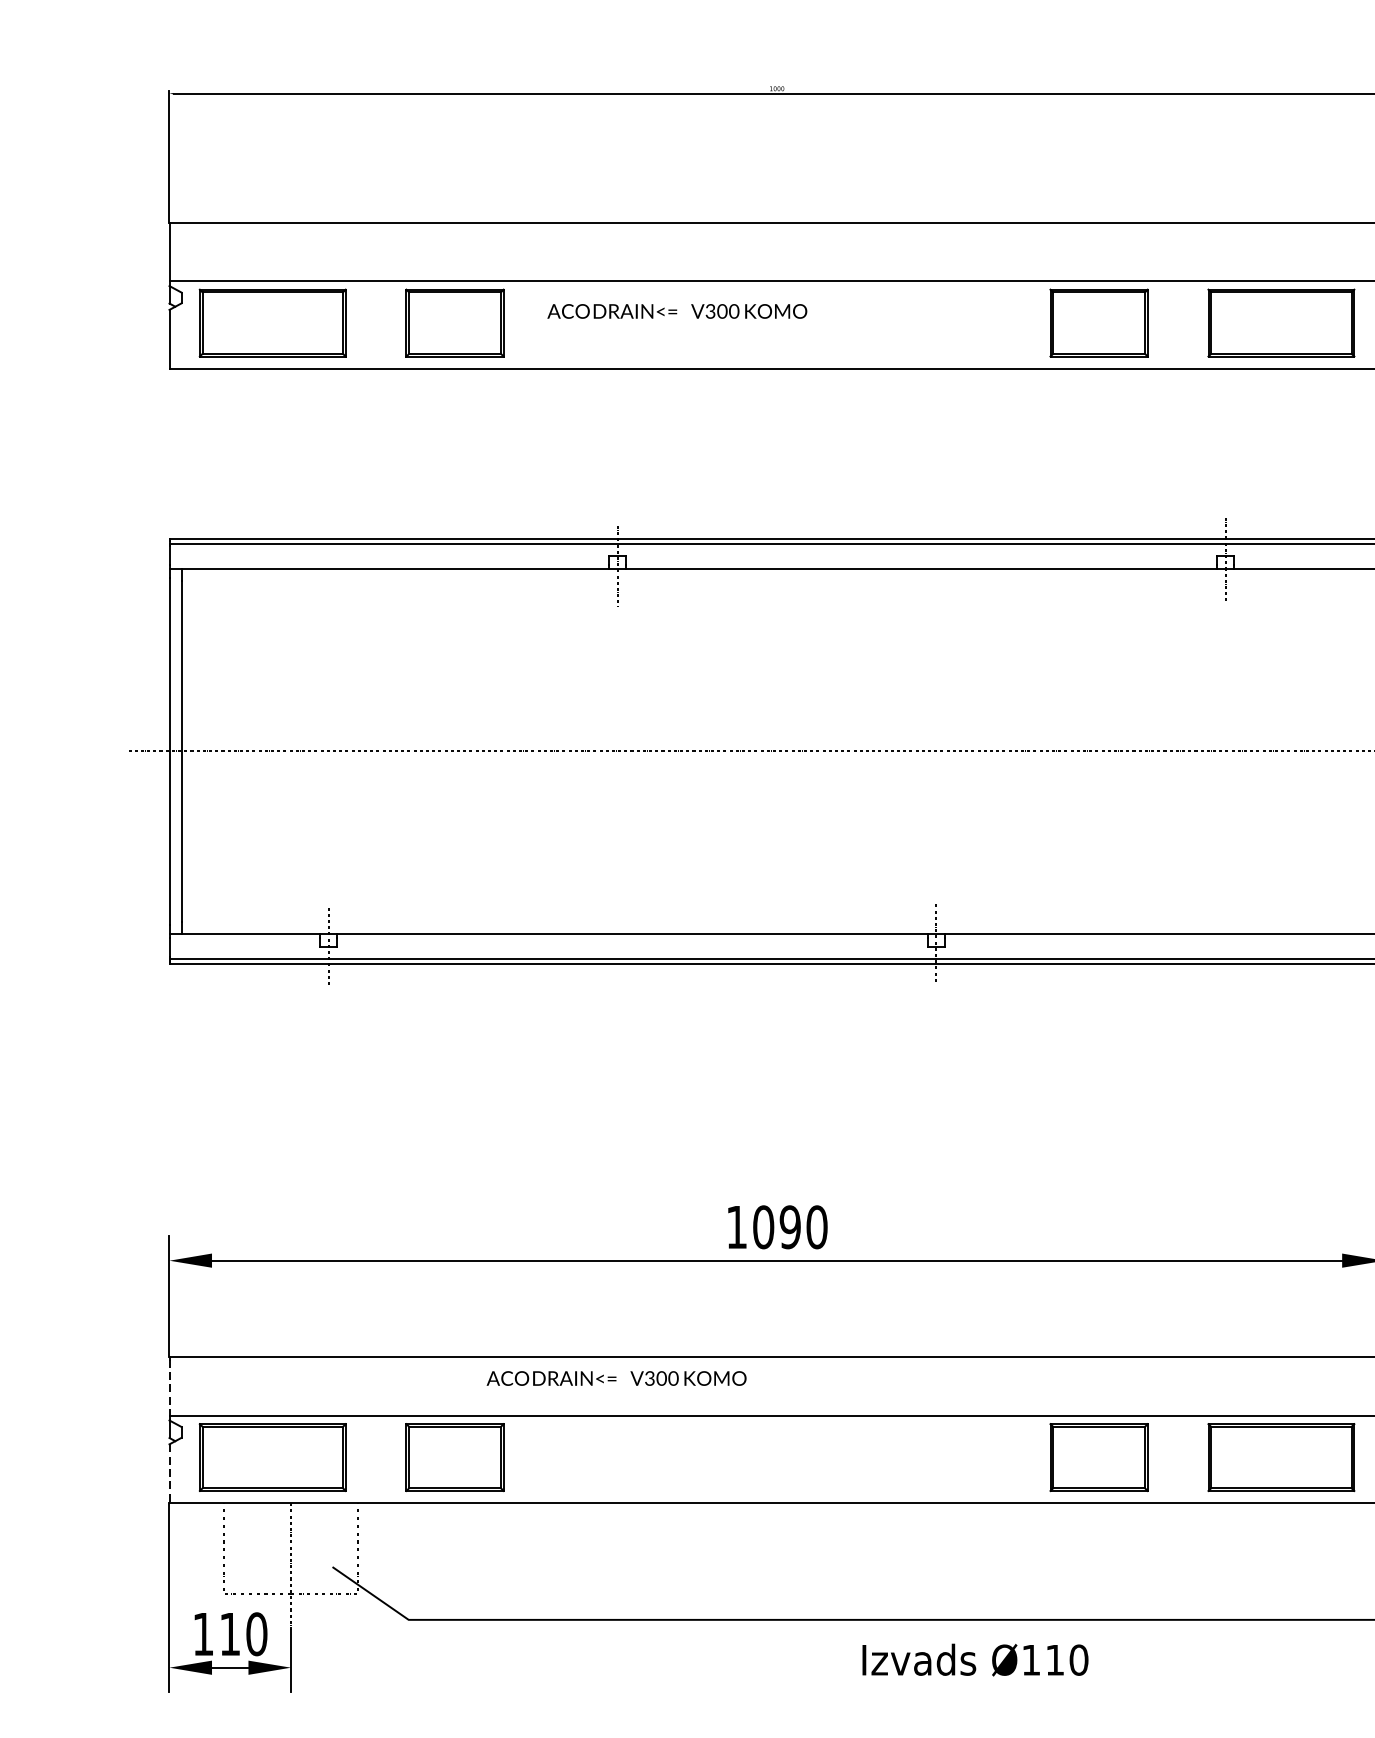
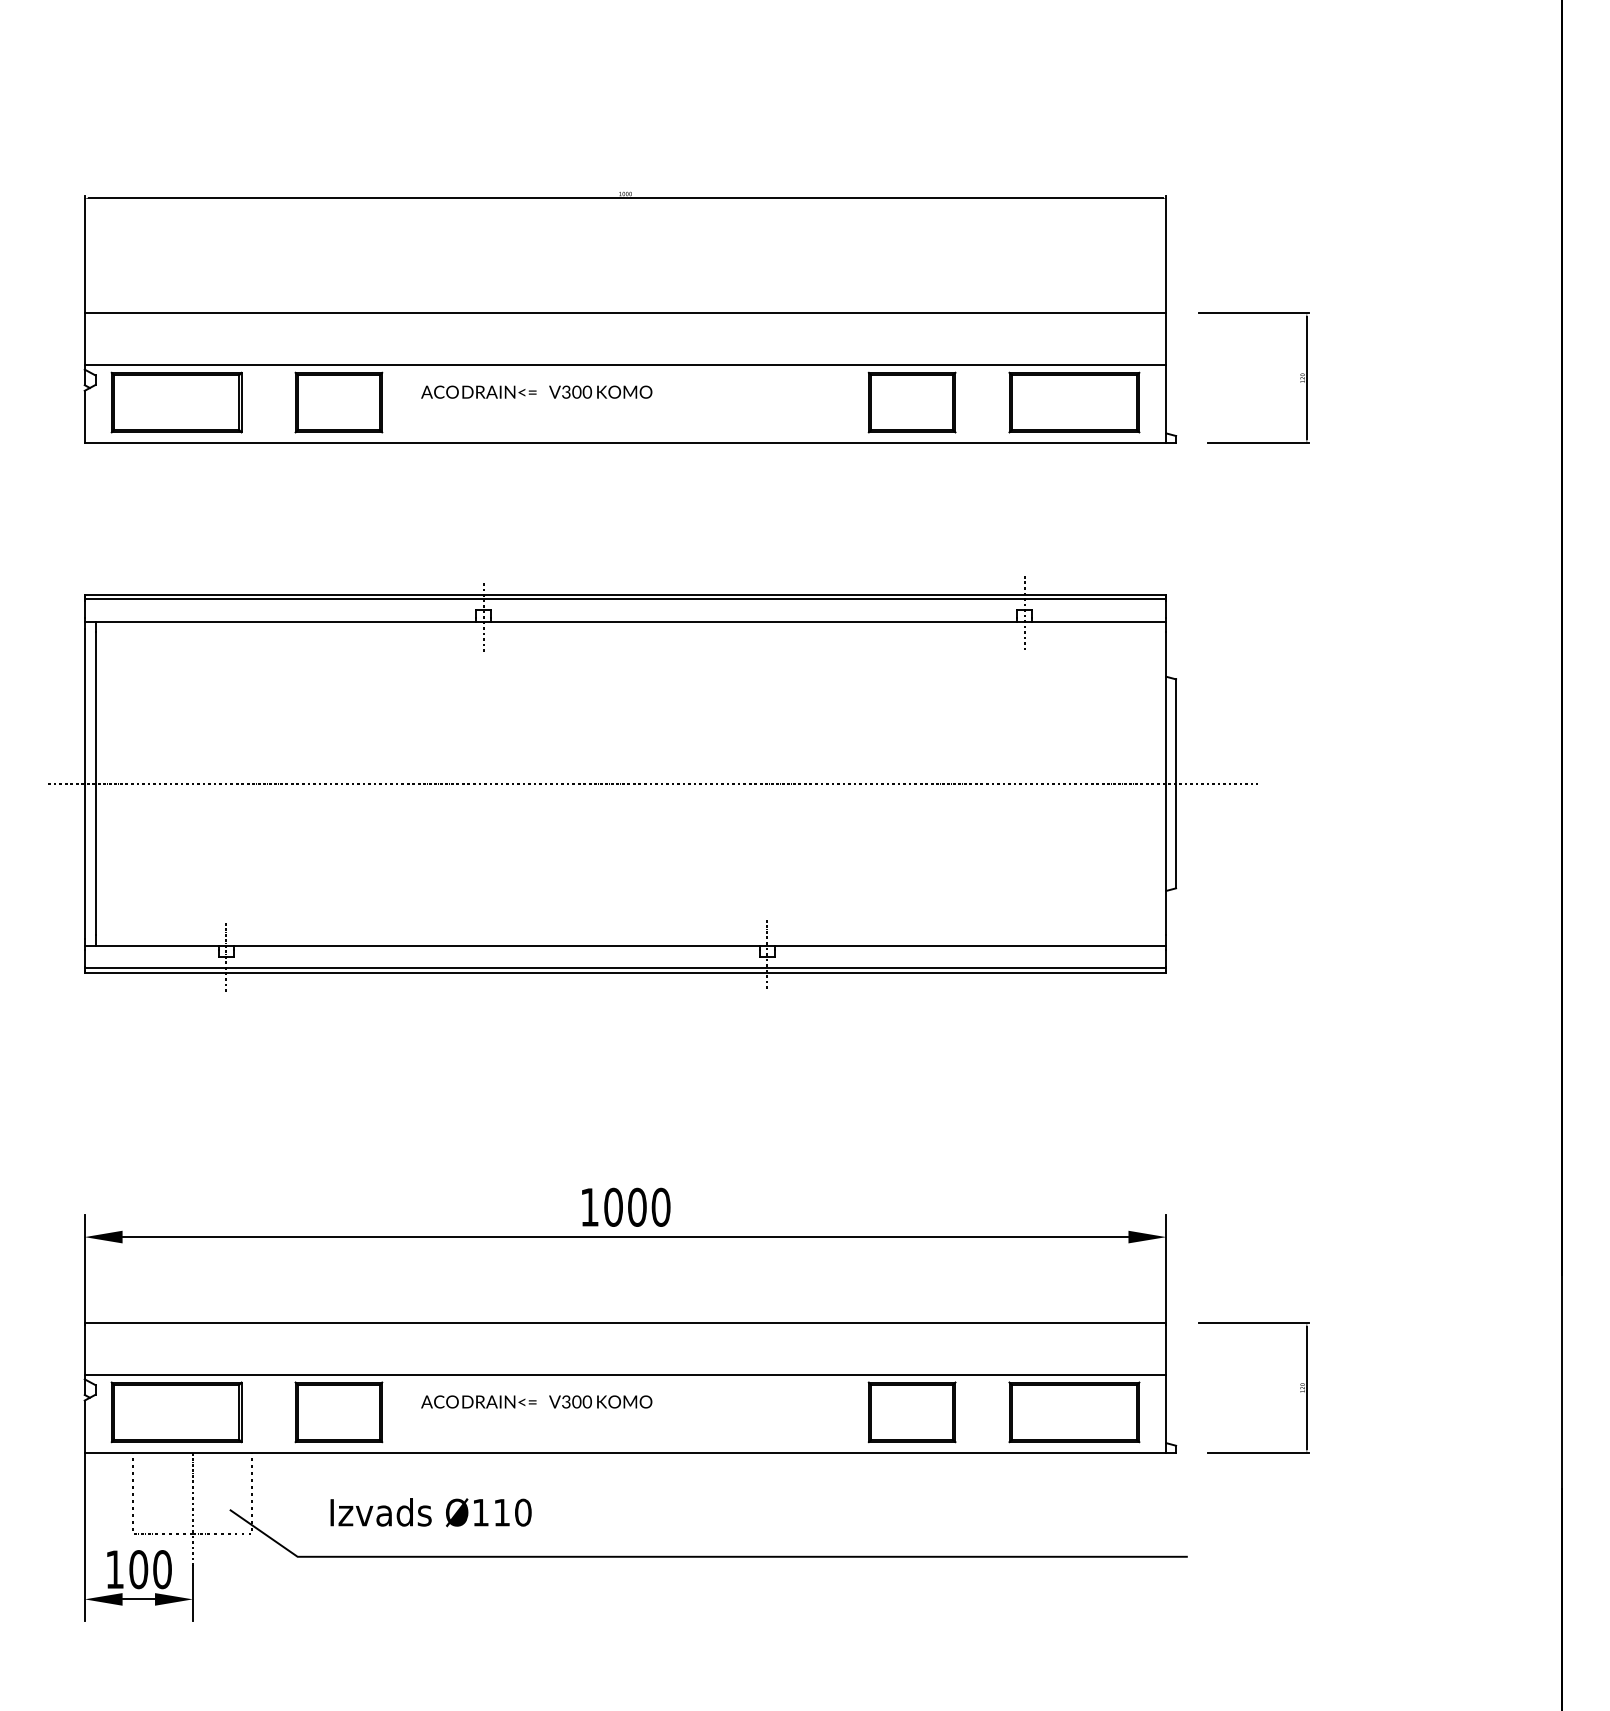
text: (790, 1227) -> (637, 1207), 1090 -> 1000
text: (616, 1377) -> (536, 1401), moved
line: (169, 1388) -> (84, 1350), dashed -> solid
line: (169, 1474) -> (84, 1427), dashed -> solid
text: (229, 1634) -> (138, 1569), 110 -> 100
text: (974, 1659) -> (430, 1512), moved

